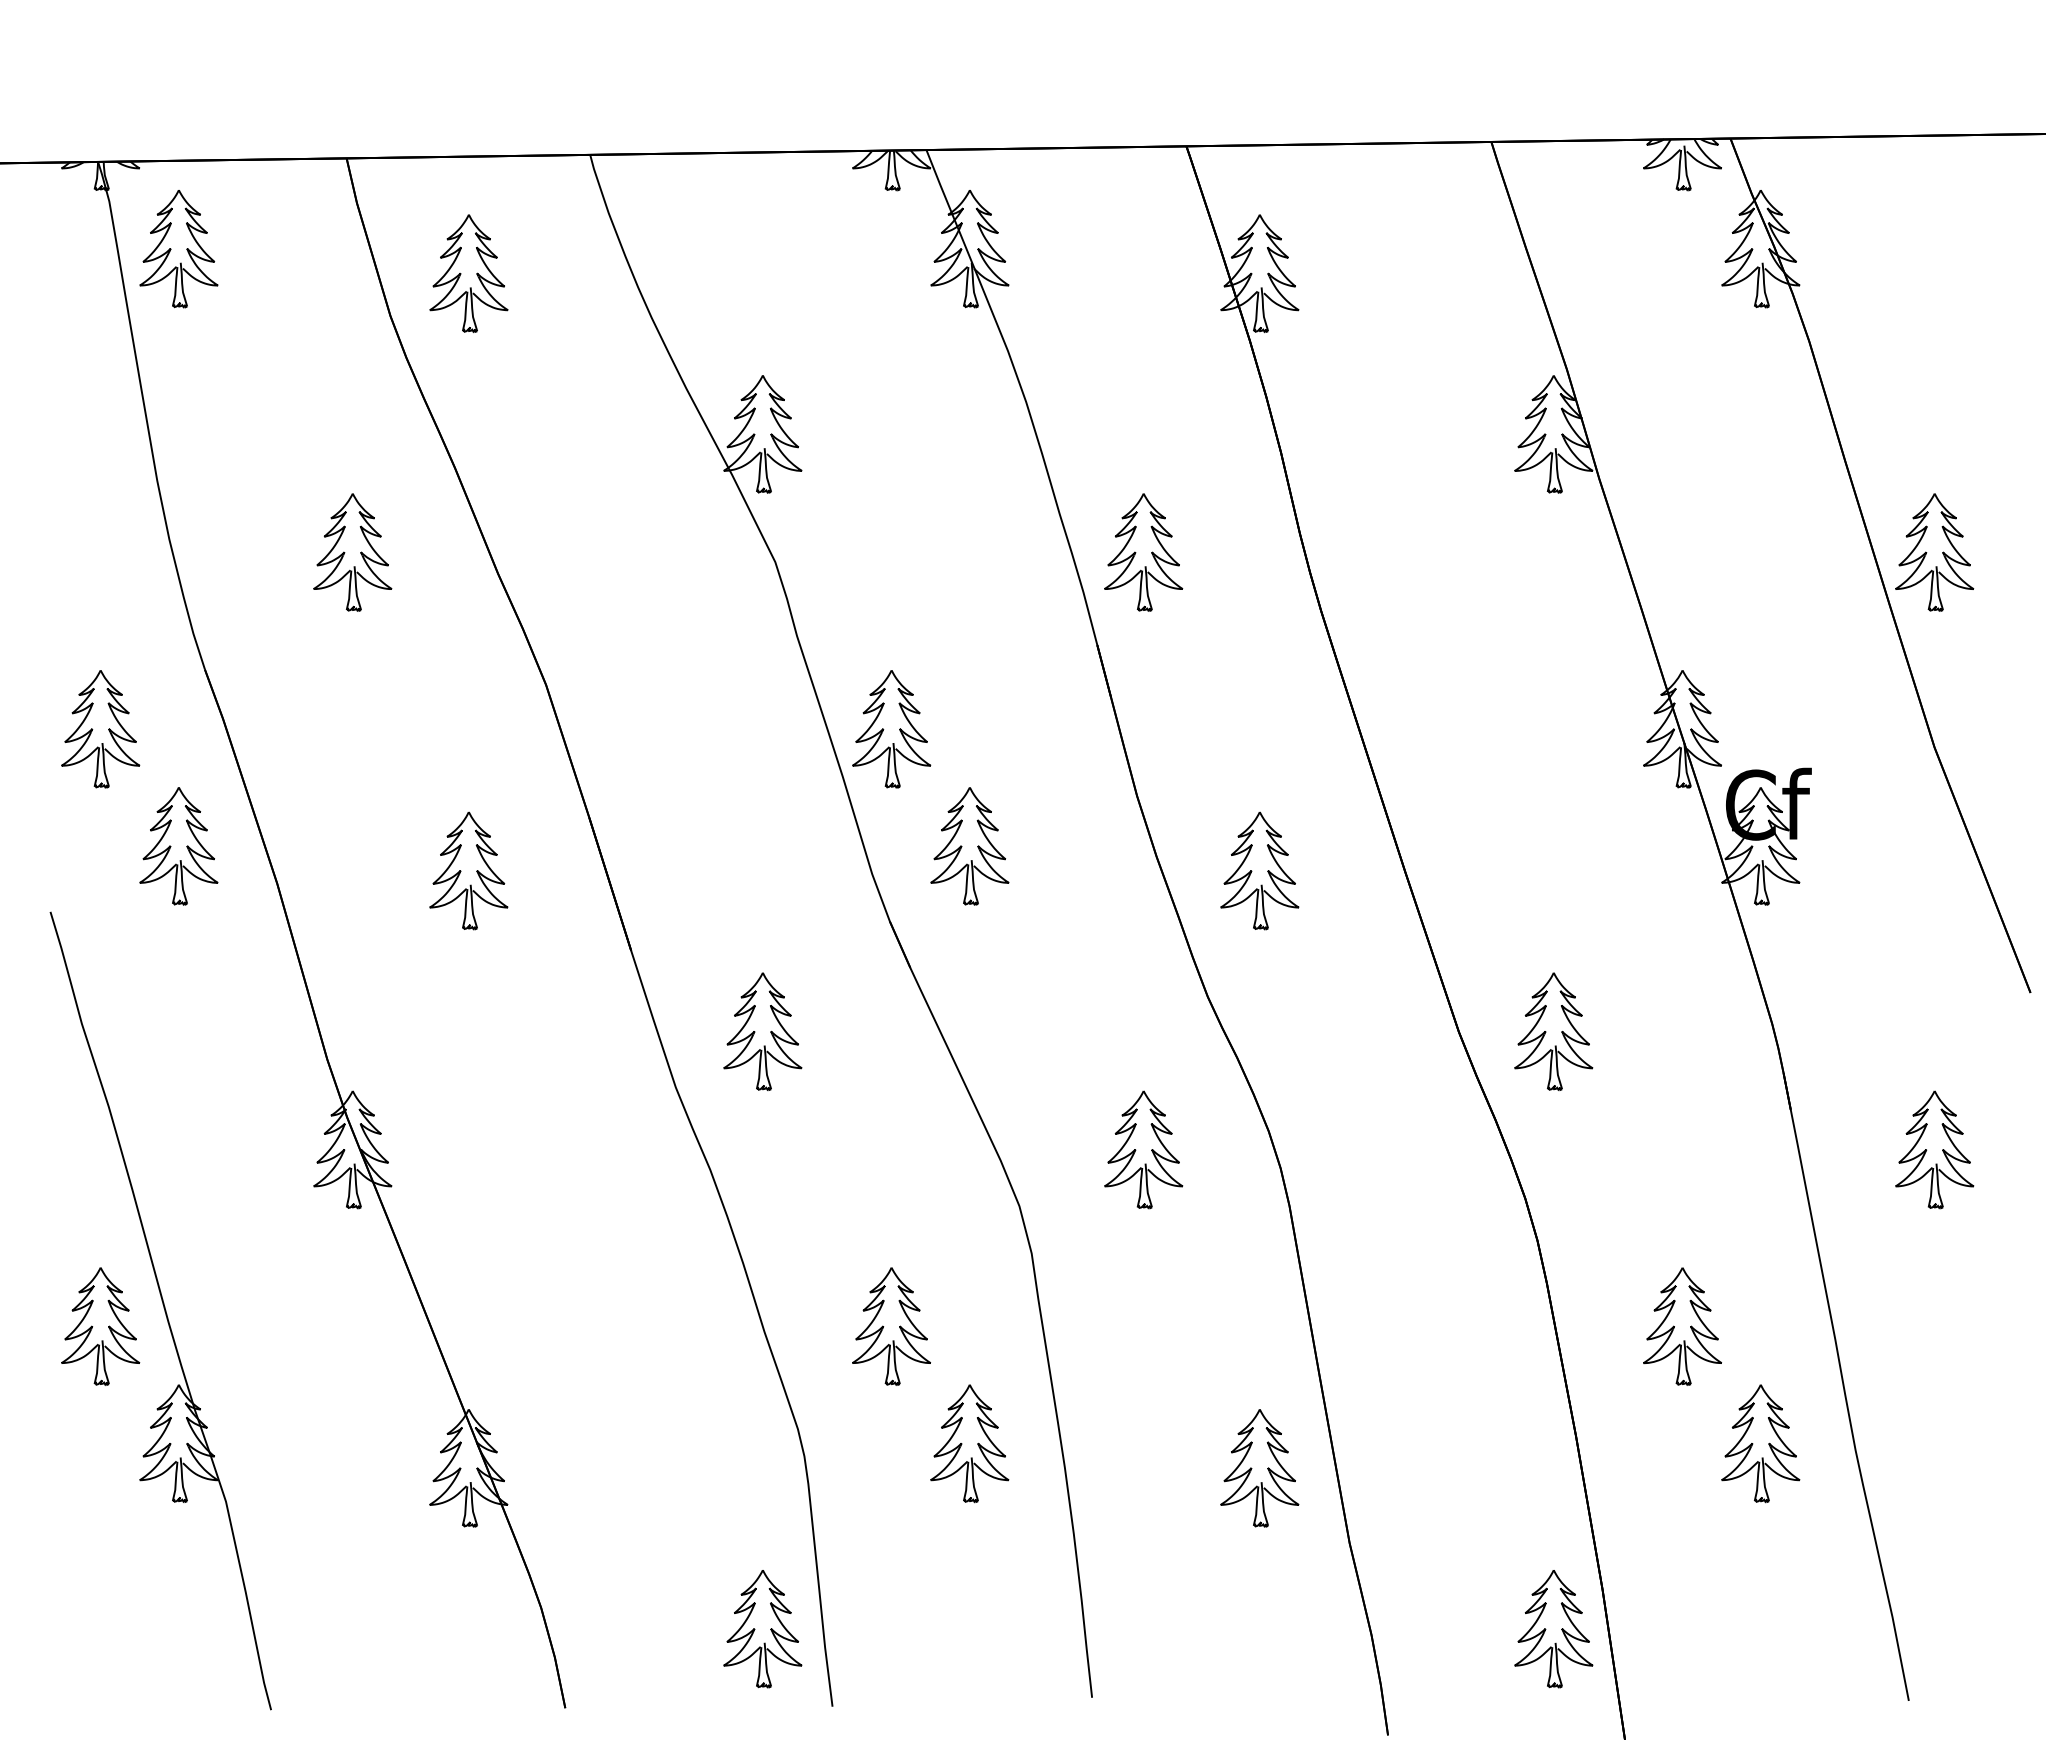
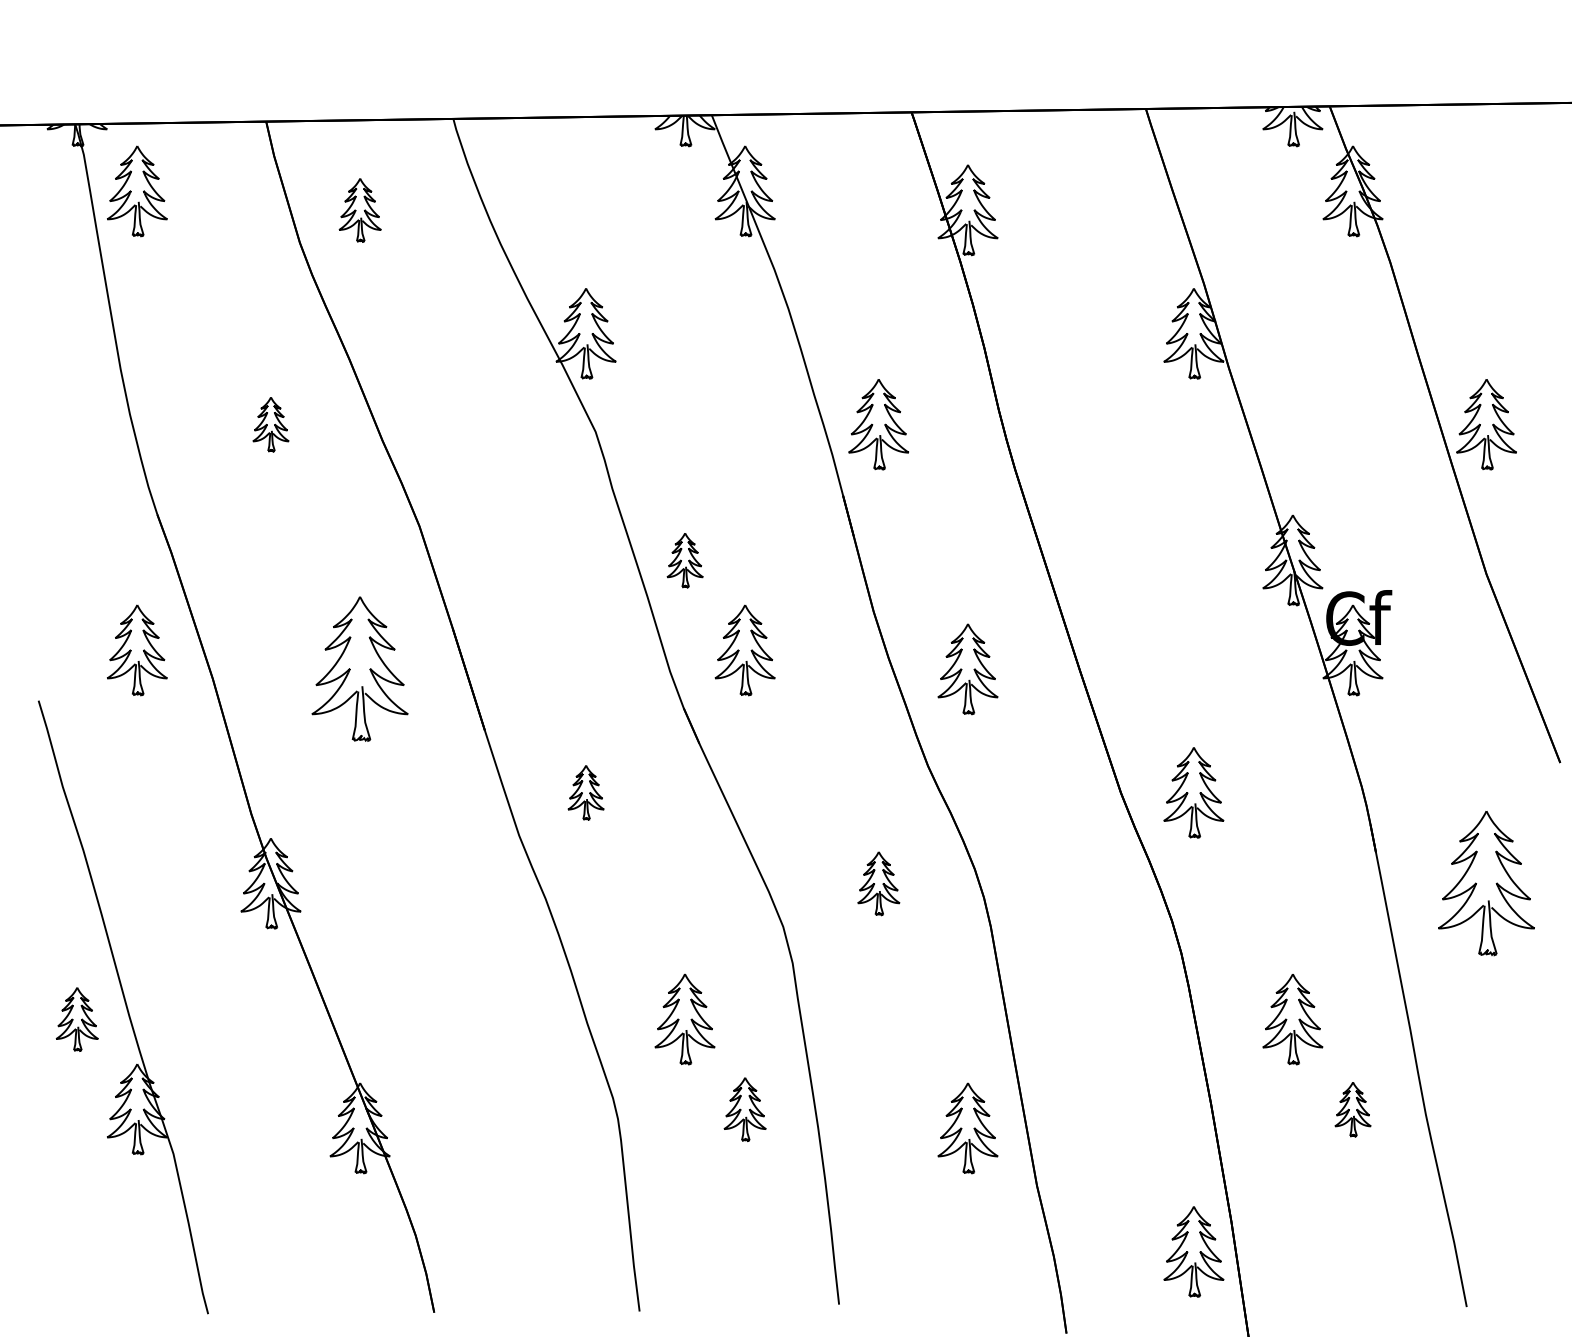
part: (468, 273) -> (359, 210), size x0.7
part: (352, 552) -> (270, 424), size x0.6
part: (100, 729) -> (77, 560), removed
part: (891, 729) -> (684, 560), size x0.6
part: (468, 870) -> (359, 668), size x1.6
part: (762, 1031) -> (585, 792), size x0.6
part: (1143, 1149) -> (878, 883), size x0.7
part: (1934, 1149) -> (1486, 883), size x1.6
part: (100, 1326) -> (77, 1019), size x0.7
part: (969, 1443) -> (744, 1109), size x0.7
part: (1760, 1443) -> (1352, 1109), size x0.6
part: (762, 1629) -> (585, 1252), removed

